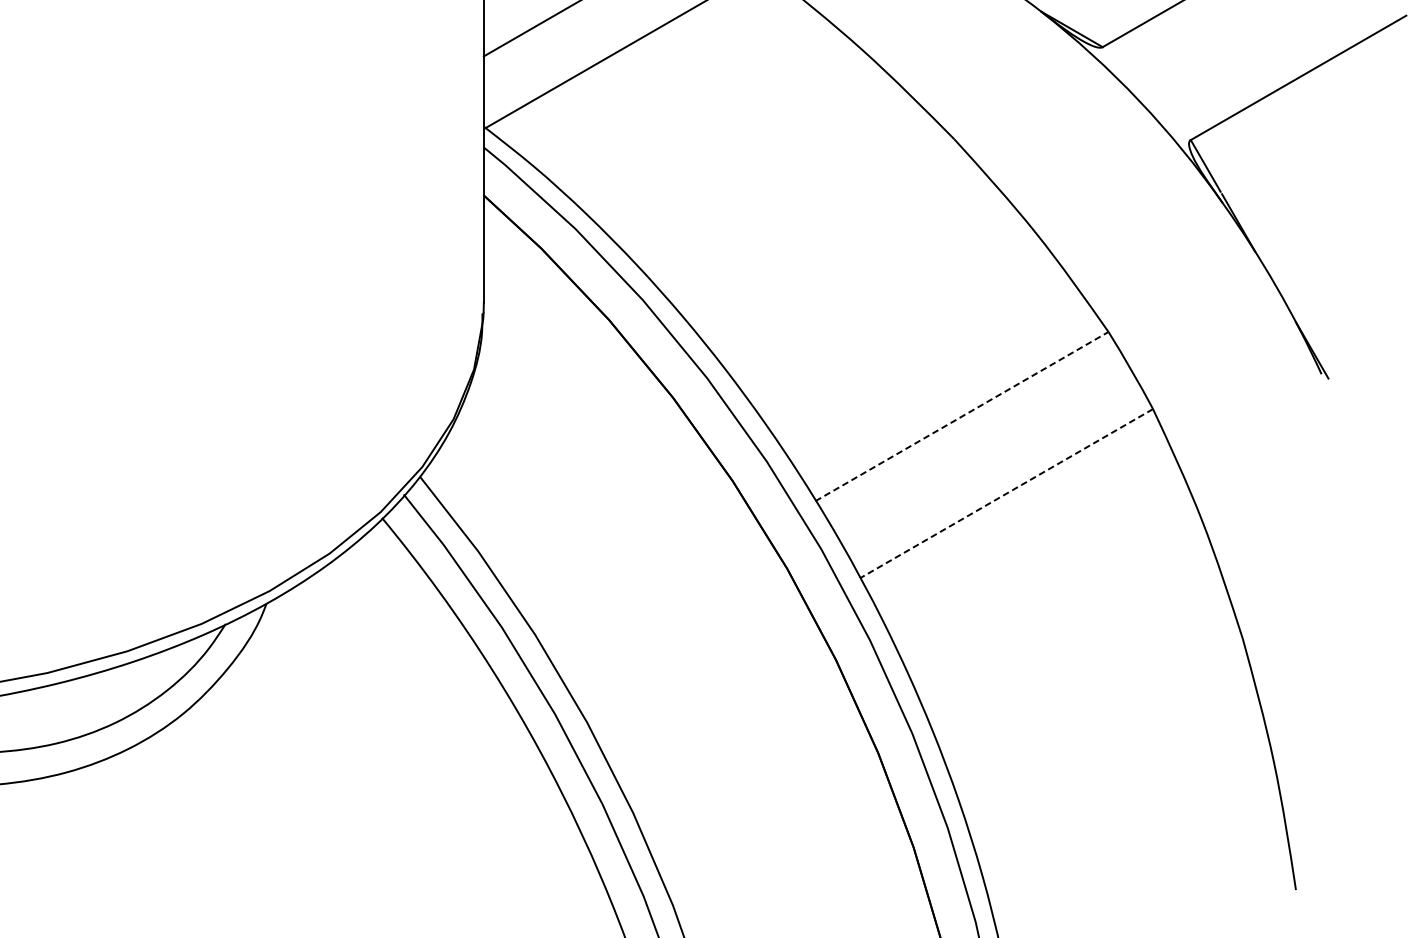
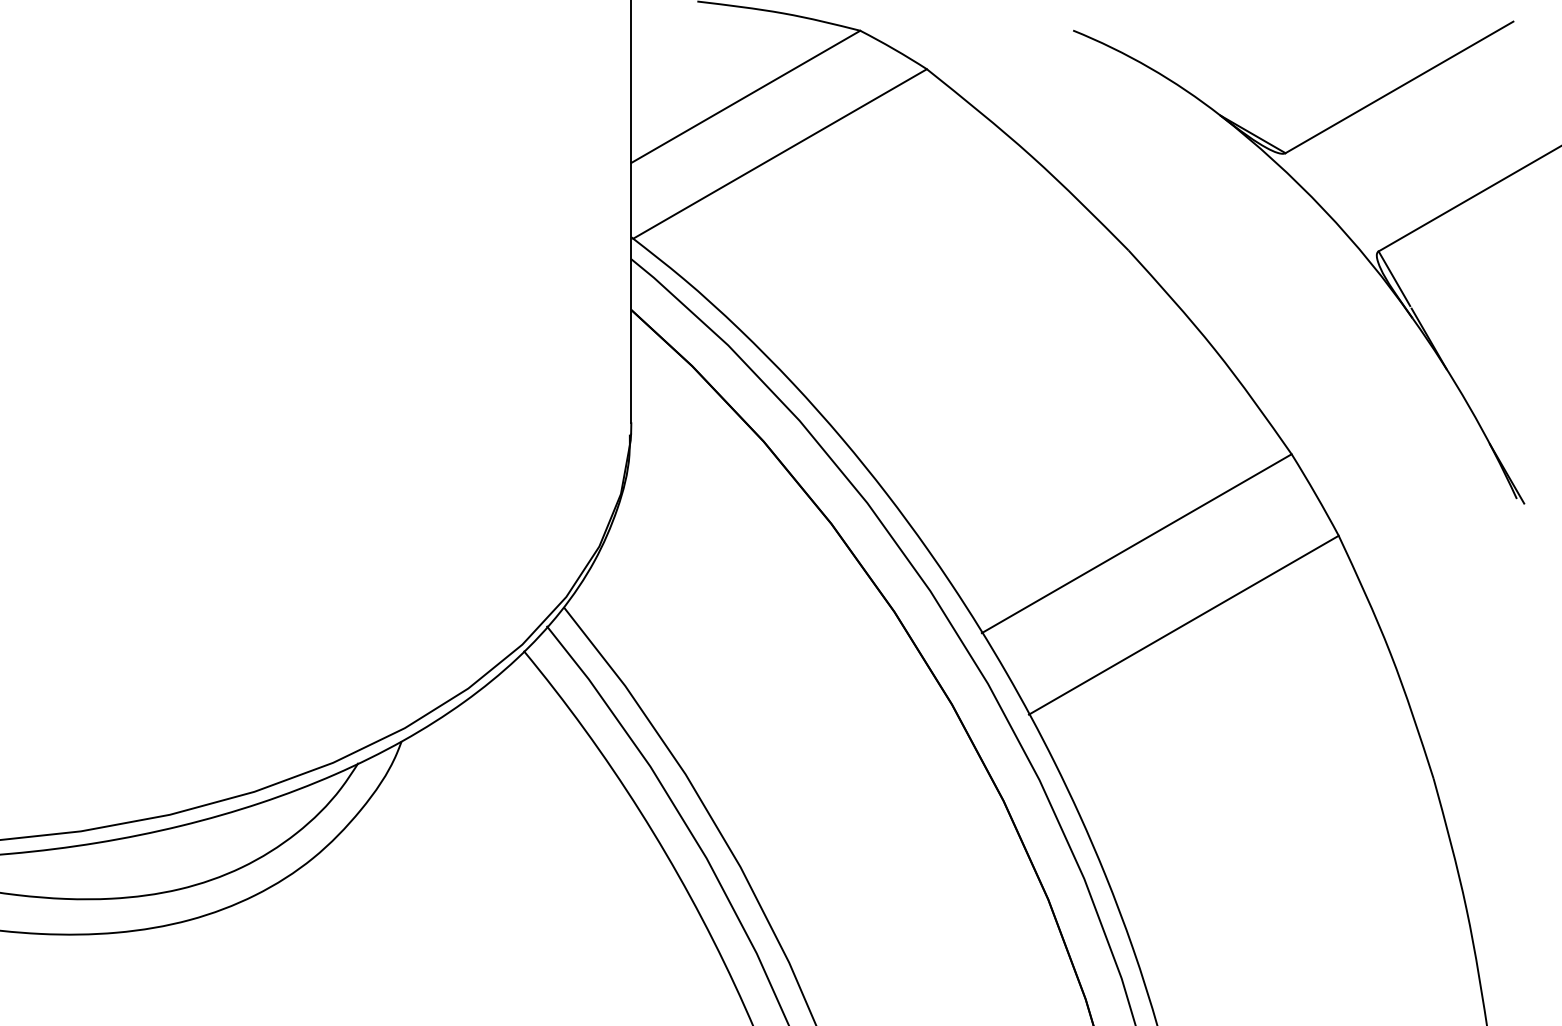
line: (961, 416) -> (1136, 543), dashed -> solid
line: (1006, 493) -> (1183, 625), dashed -> solid

